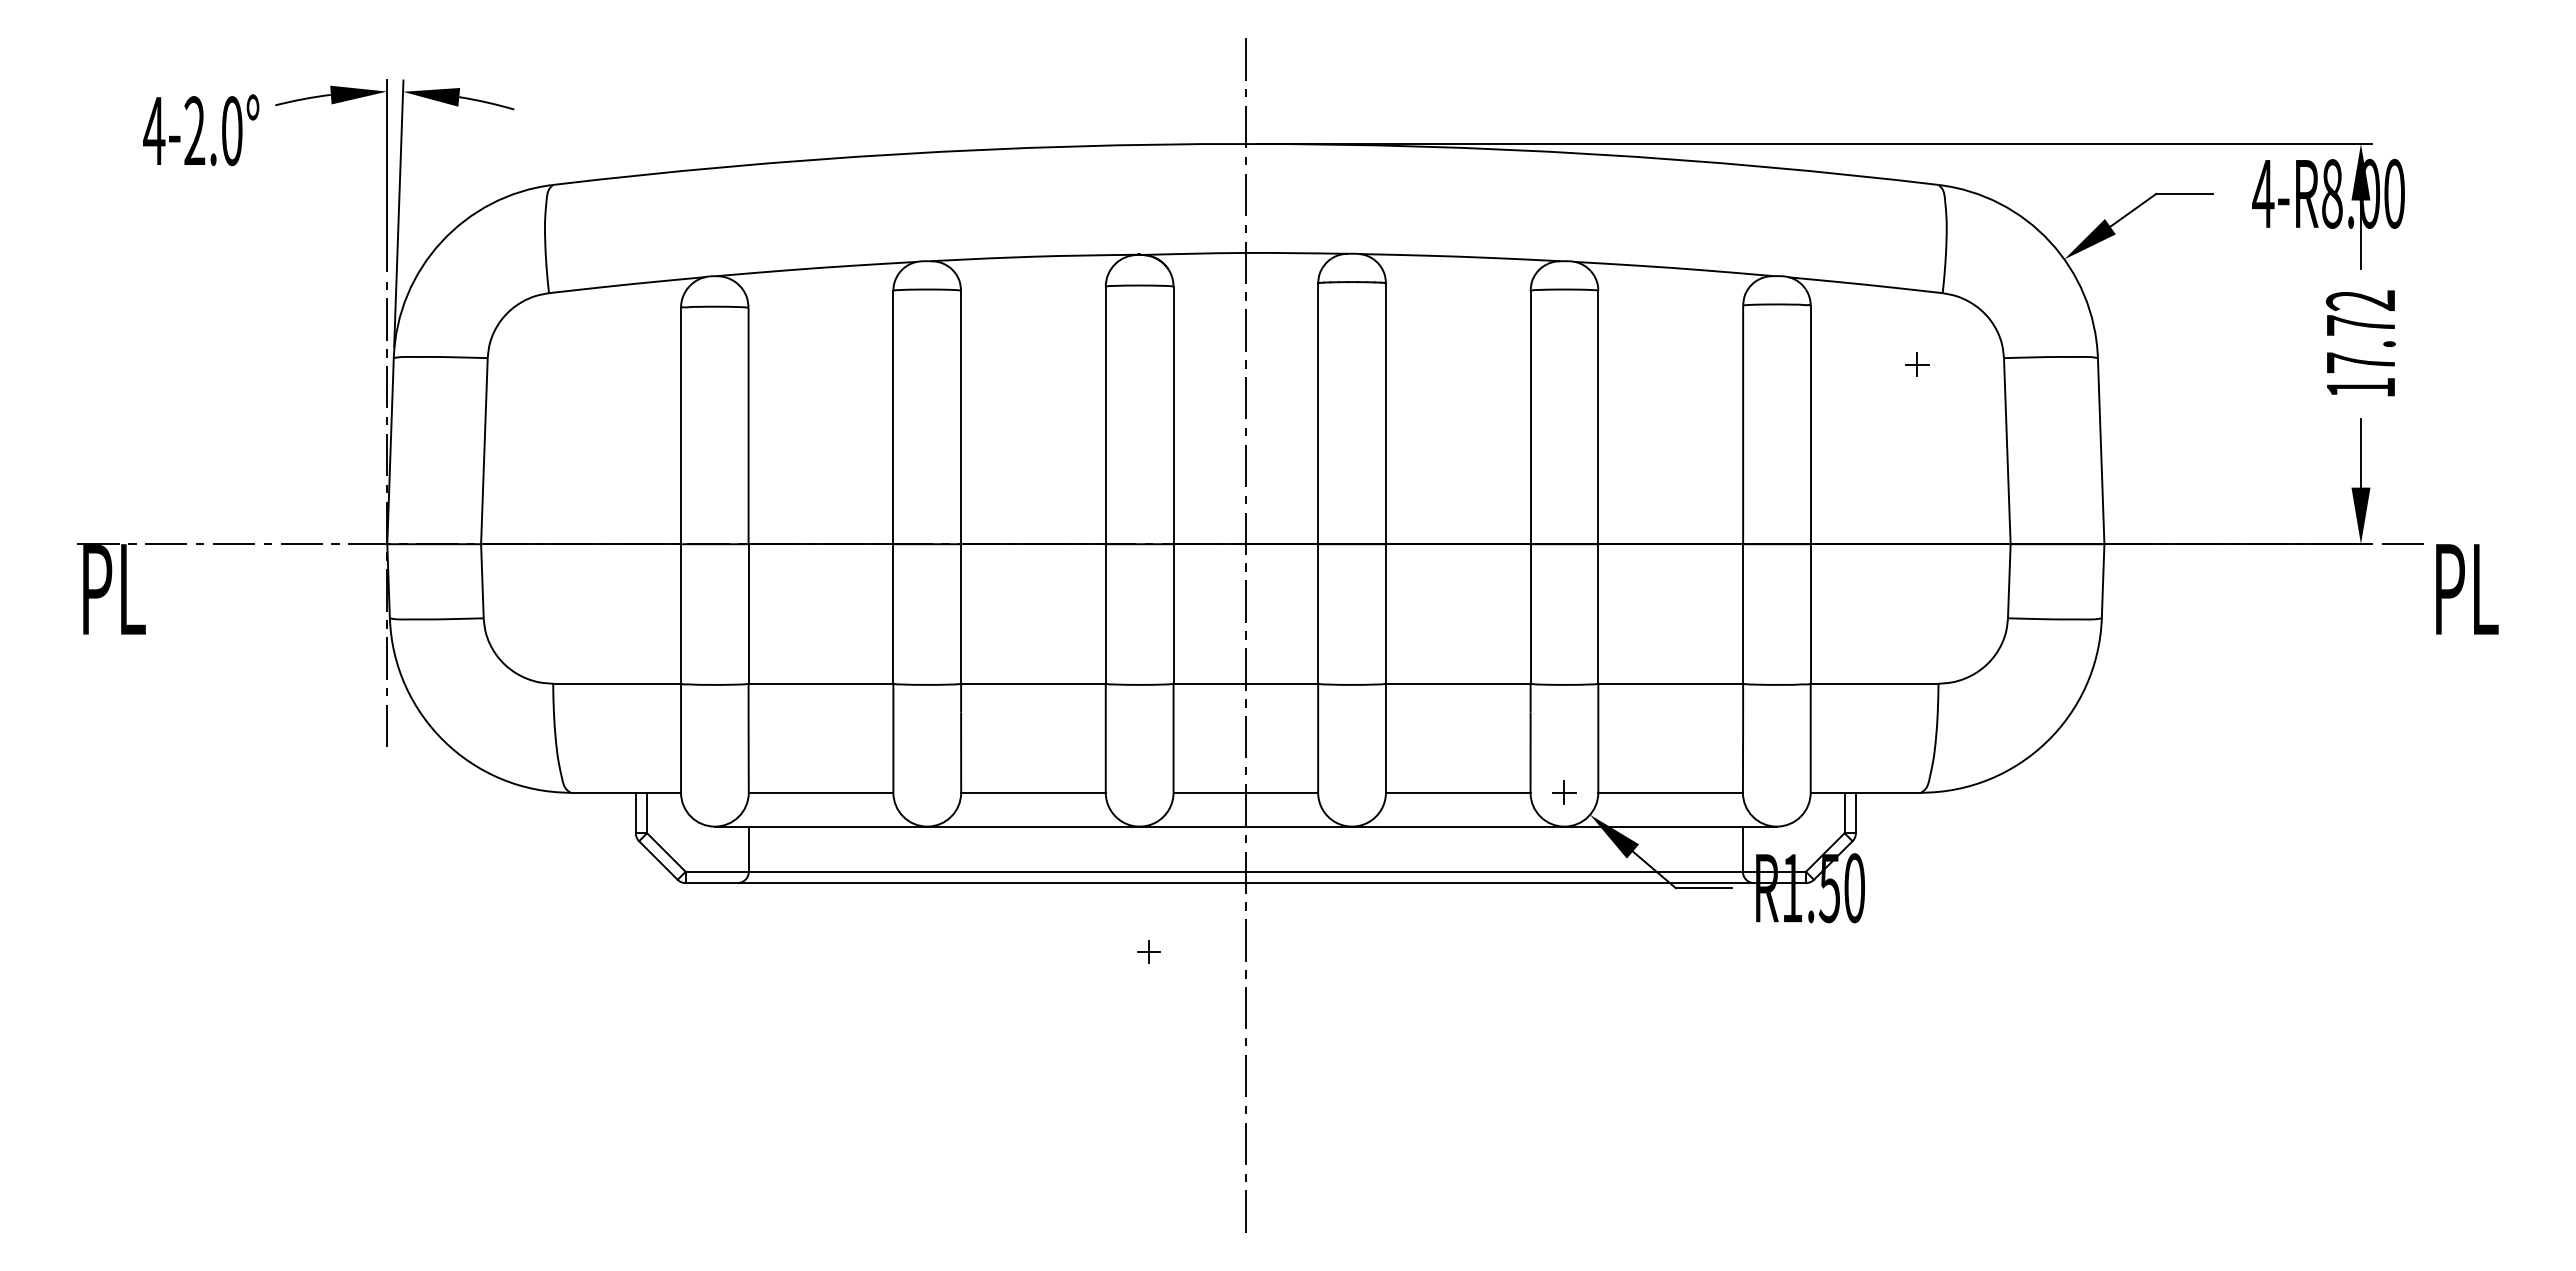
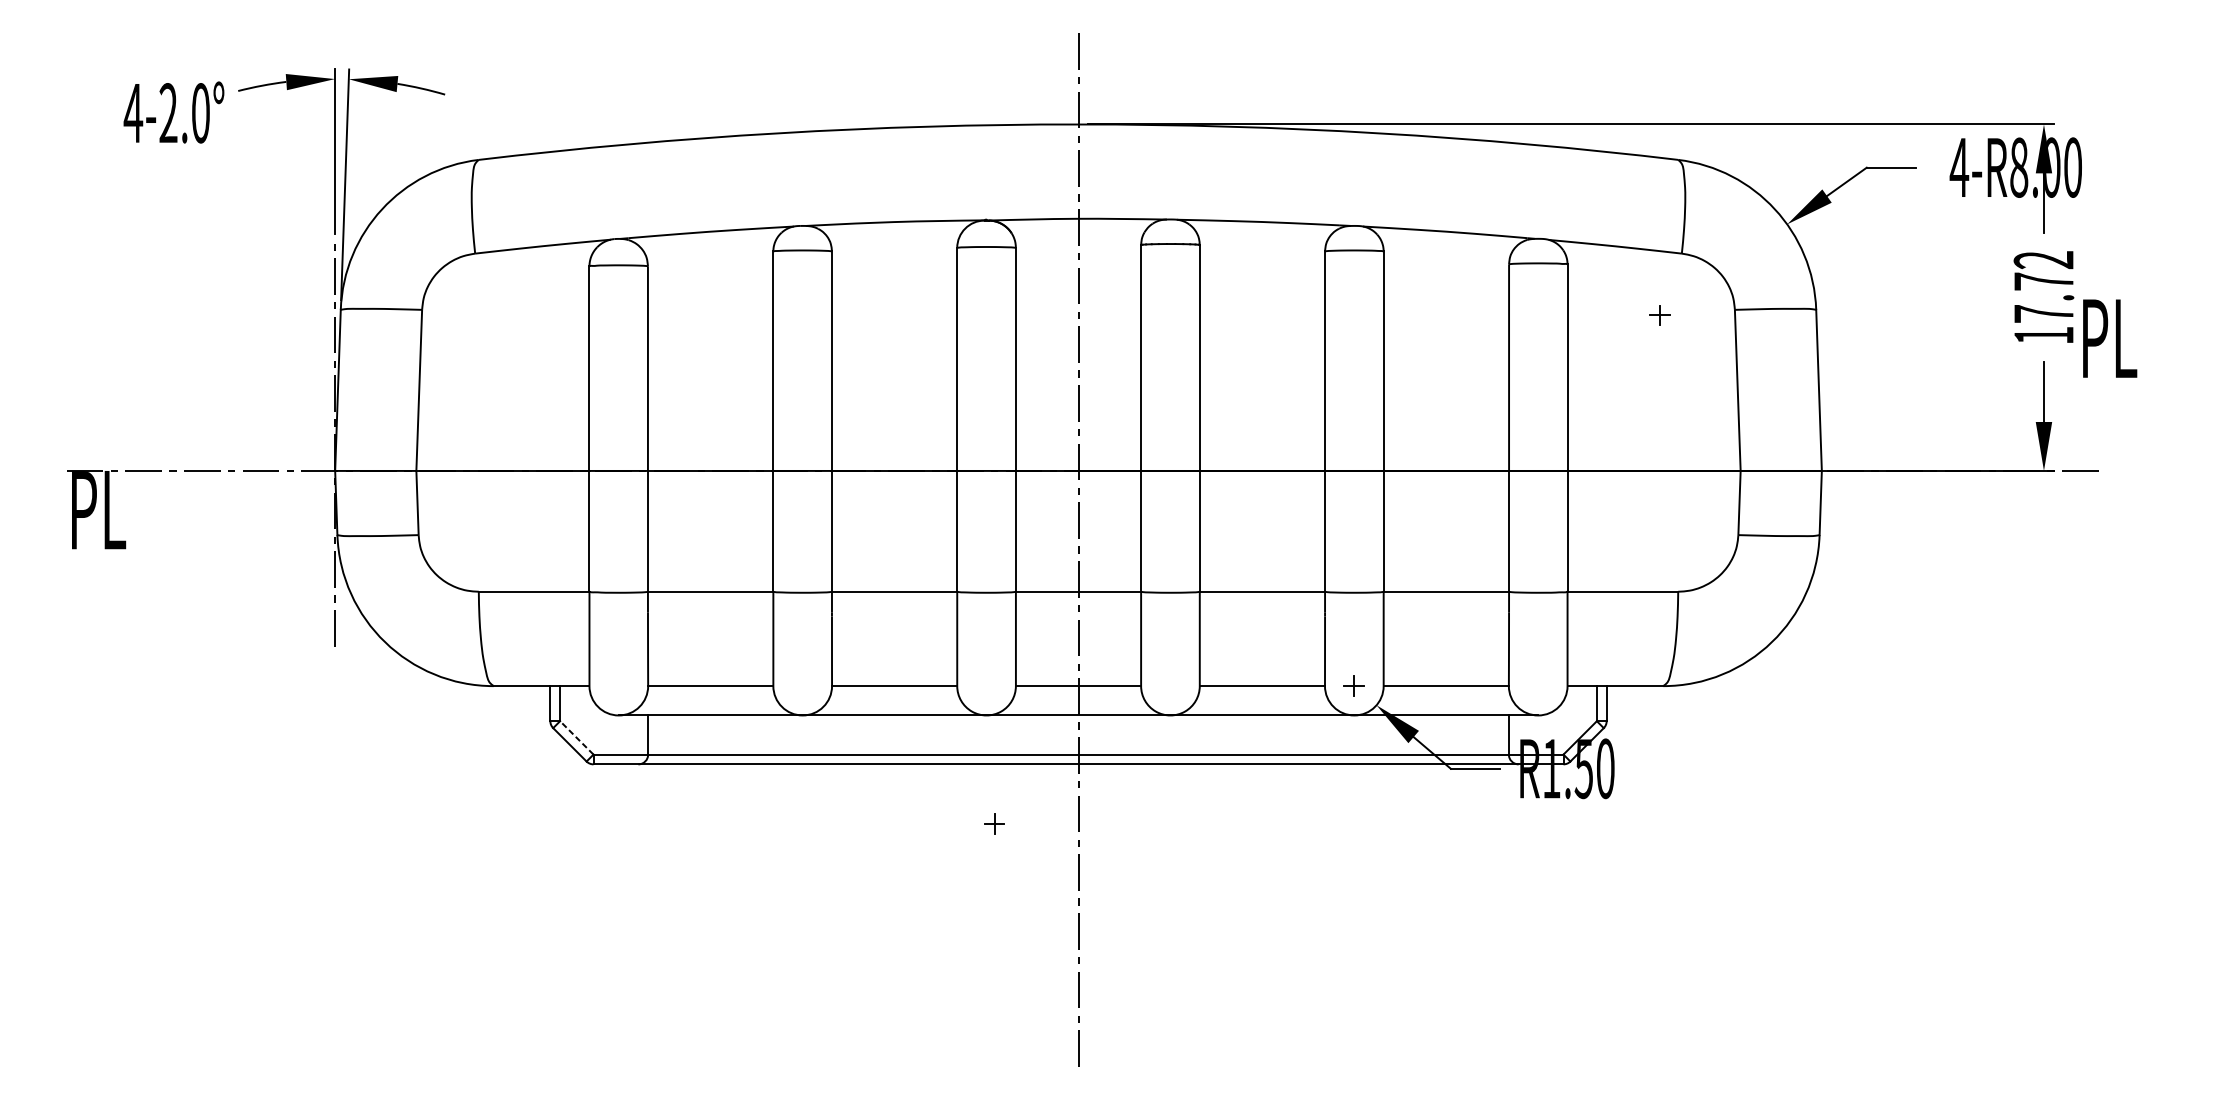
text: (2467, 589) -> (2110, 338), moved
line: (666, 852) -> (576, 737), solid -> dashed

